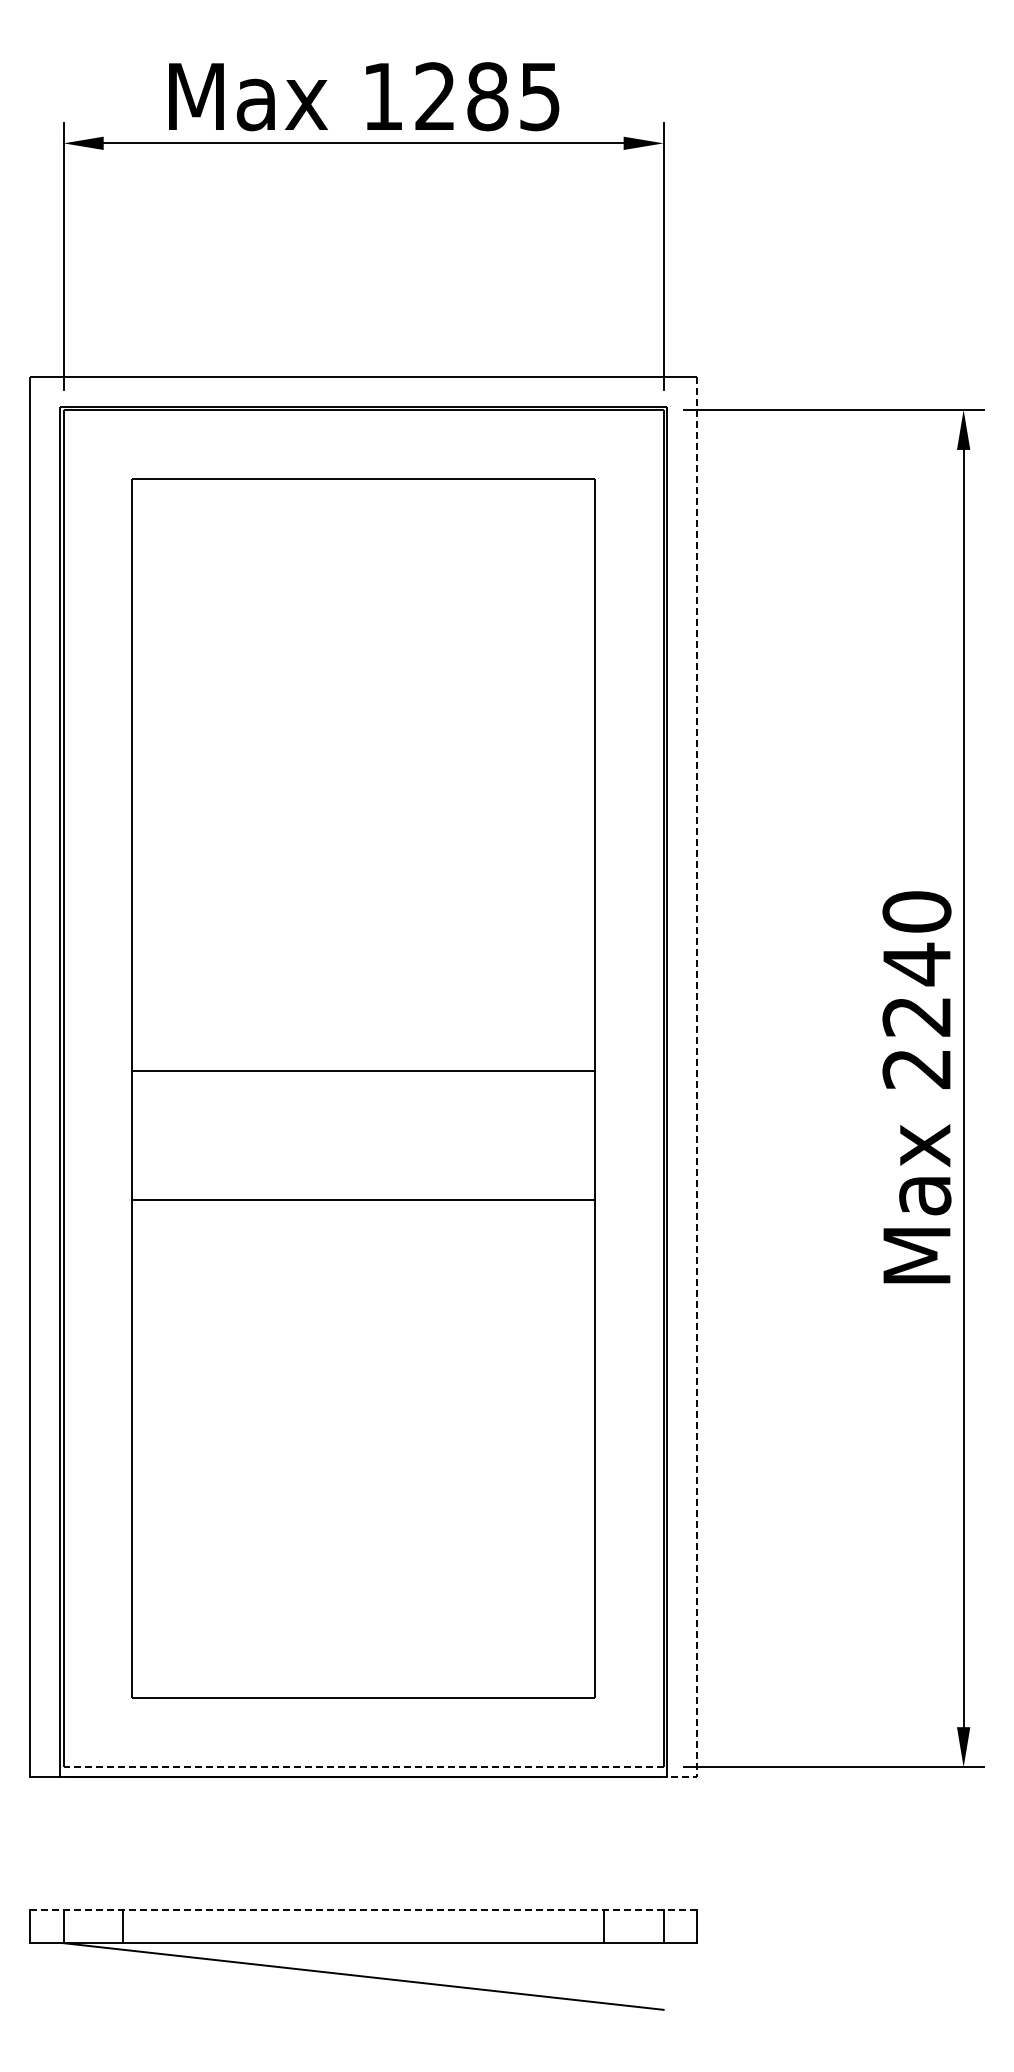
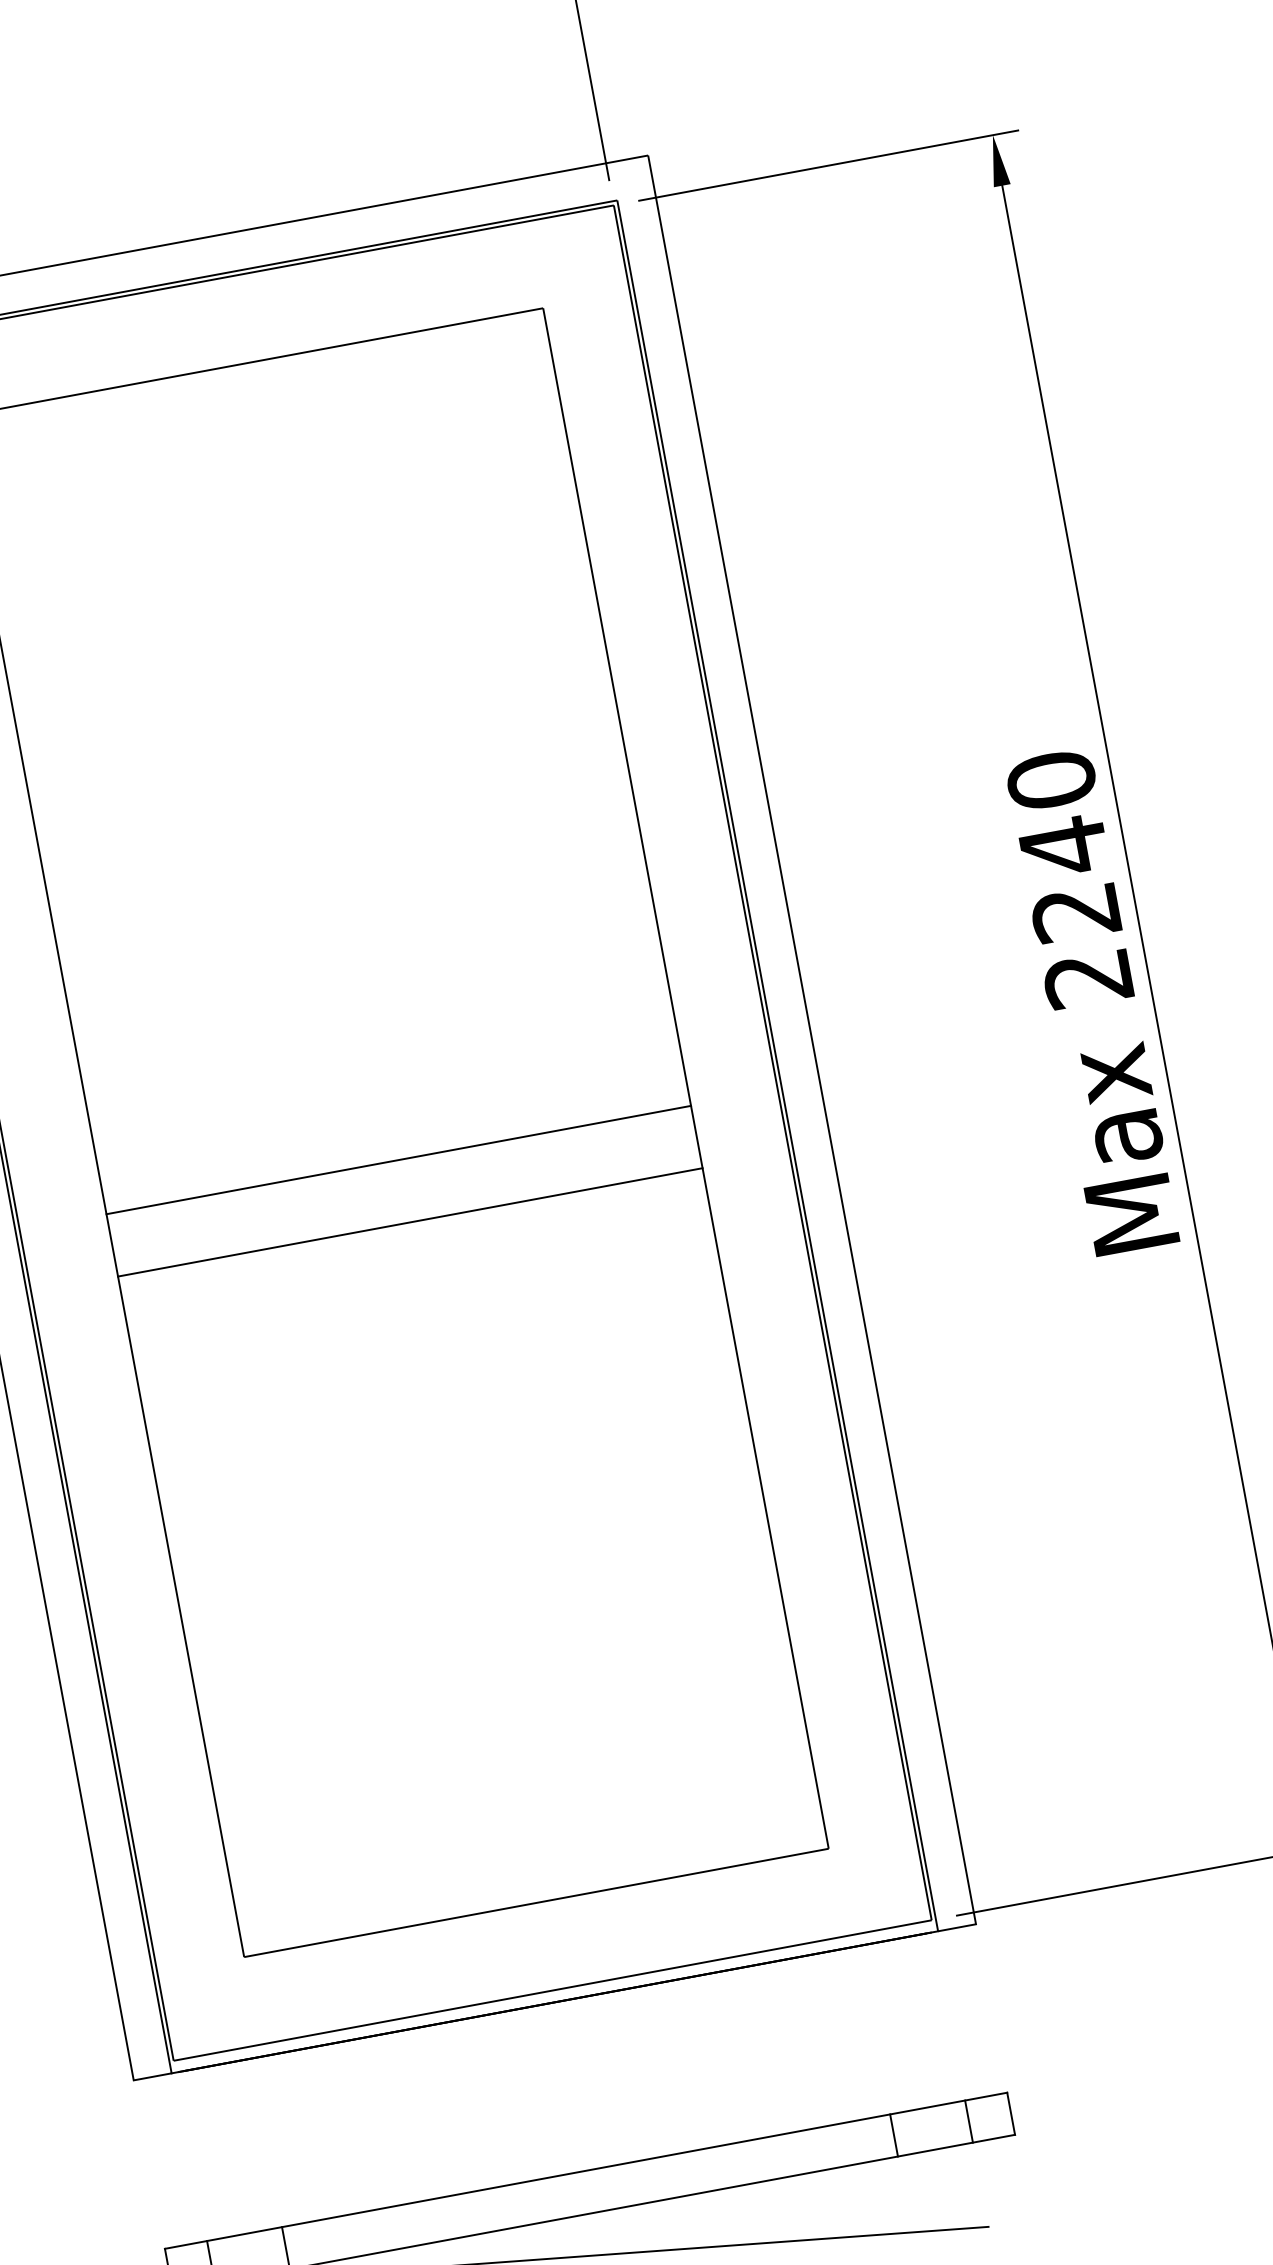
line: (363, 1070) -> (398, 1159), moved
line: (696, 1092) -> (815, 1060), dashed -> solid
line: (363, 1200) -> (410, 1222), moved
line: (363, 1767) -> (552, 1990), dashed -> solid
line: (364, 1909) -> (587, 2170), dashed -> solid

